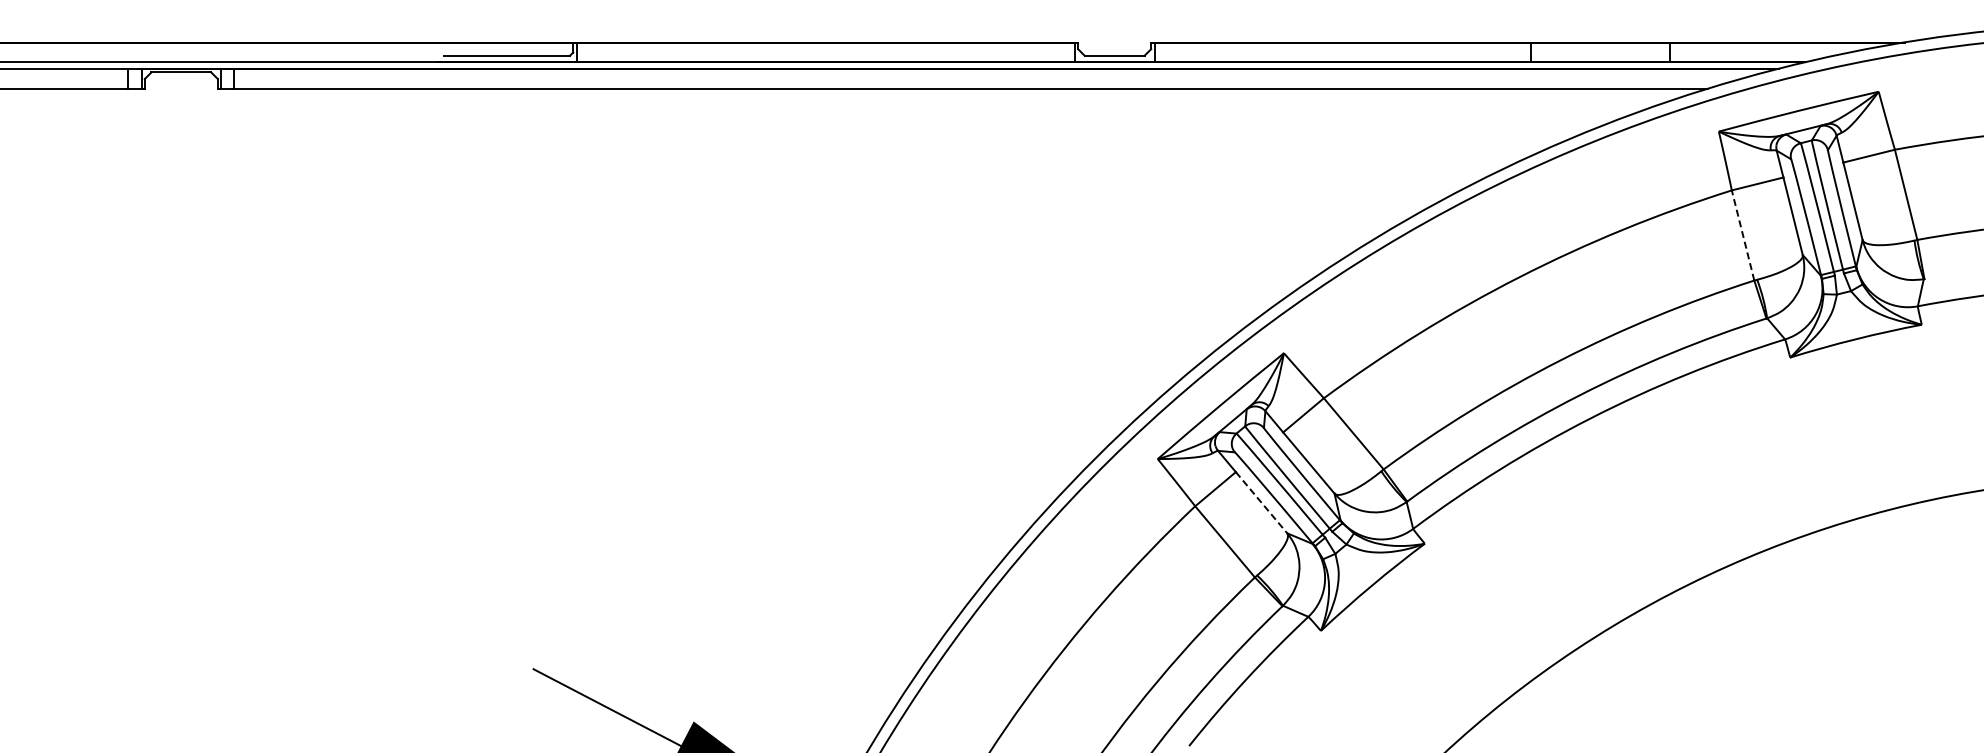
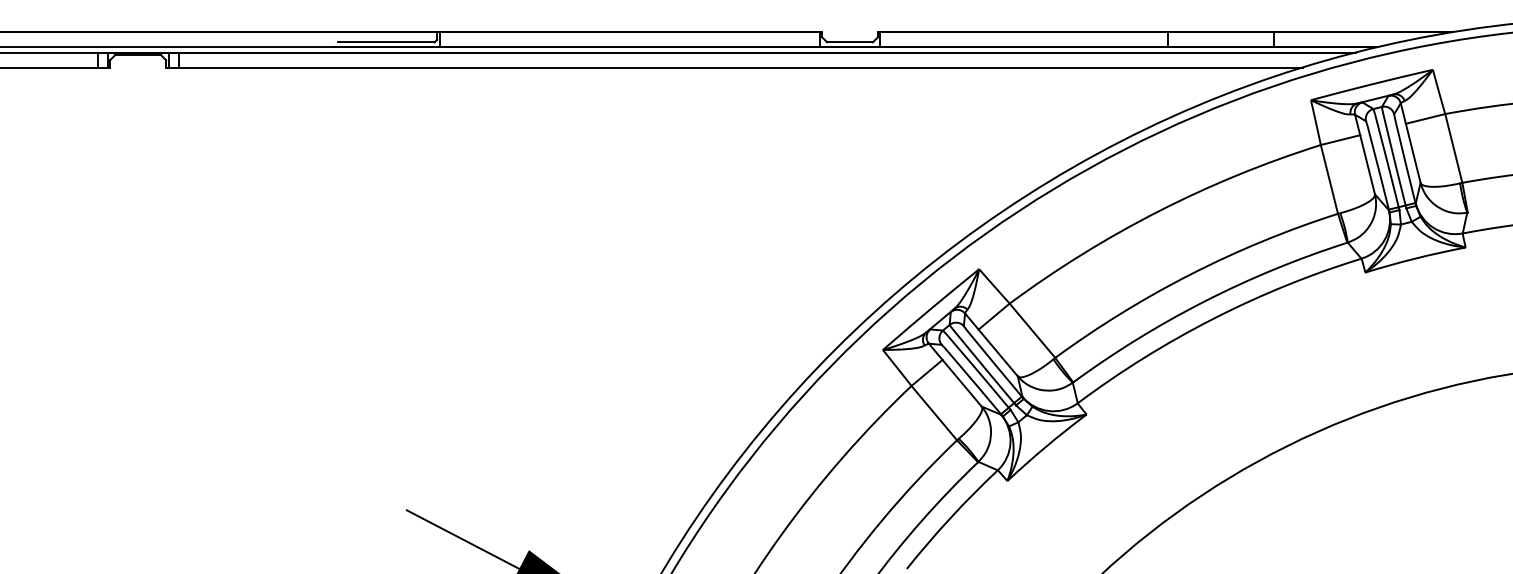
line: (1742, 235) -> (1328, 179), dashed -> solid
line: (1261, 502) -> (962, 383), dashed -> solid

